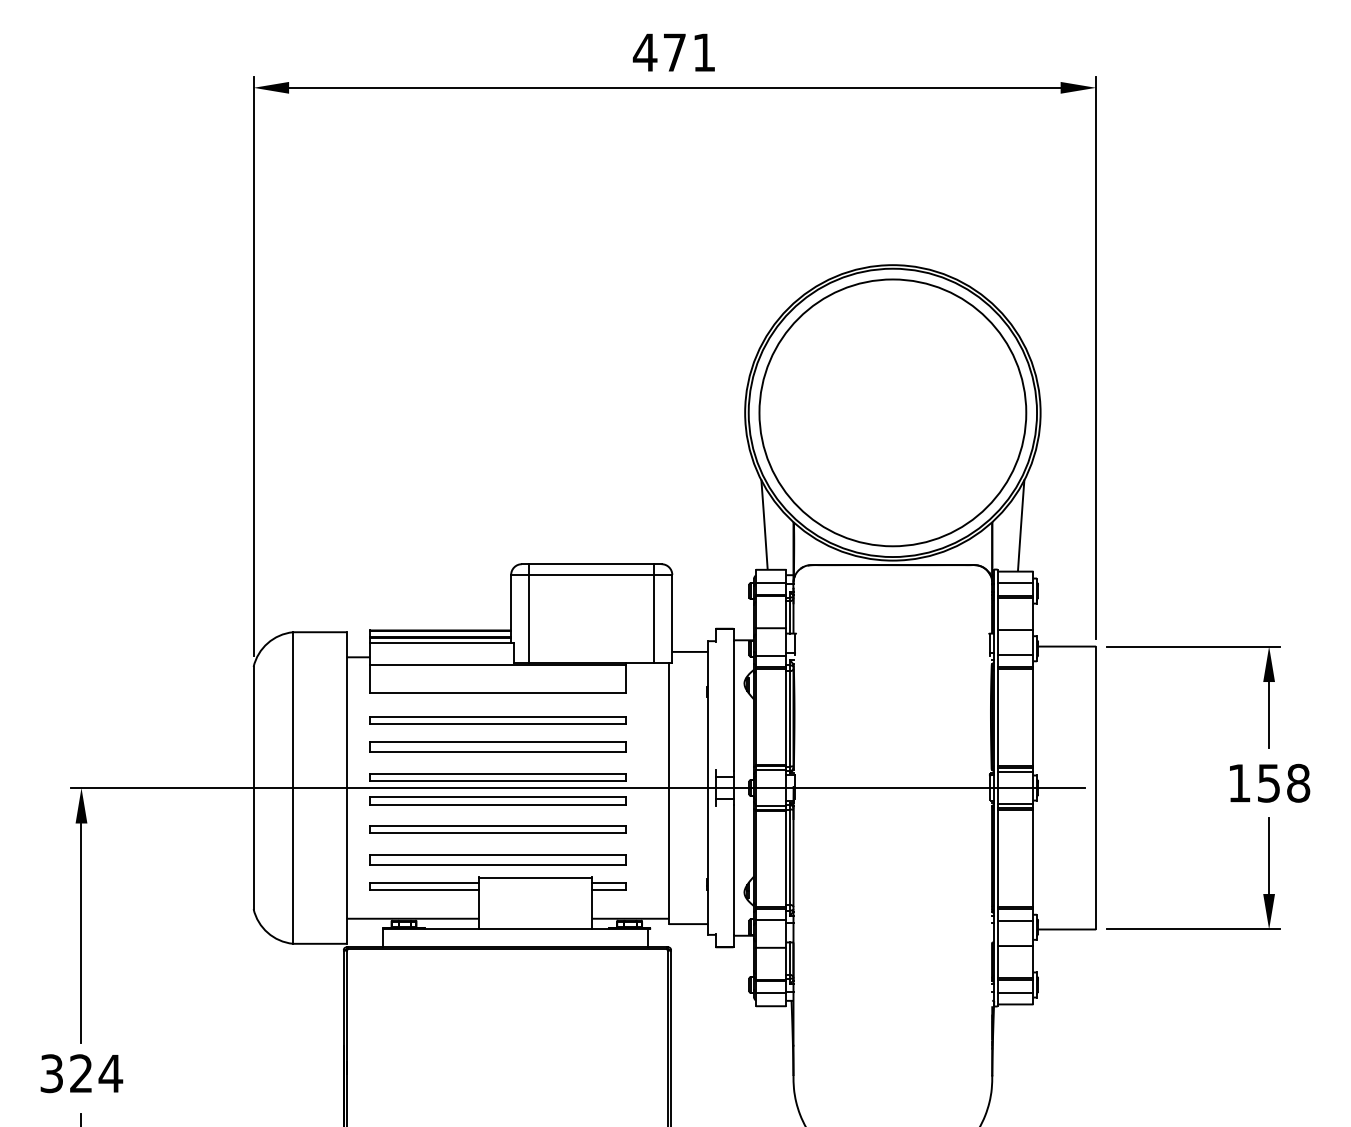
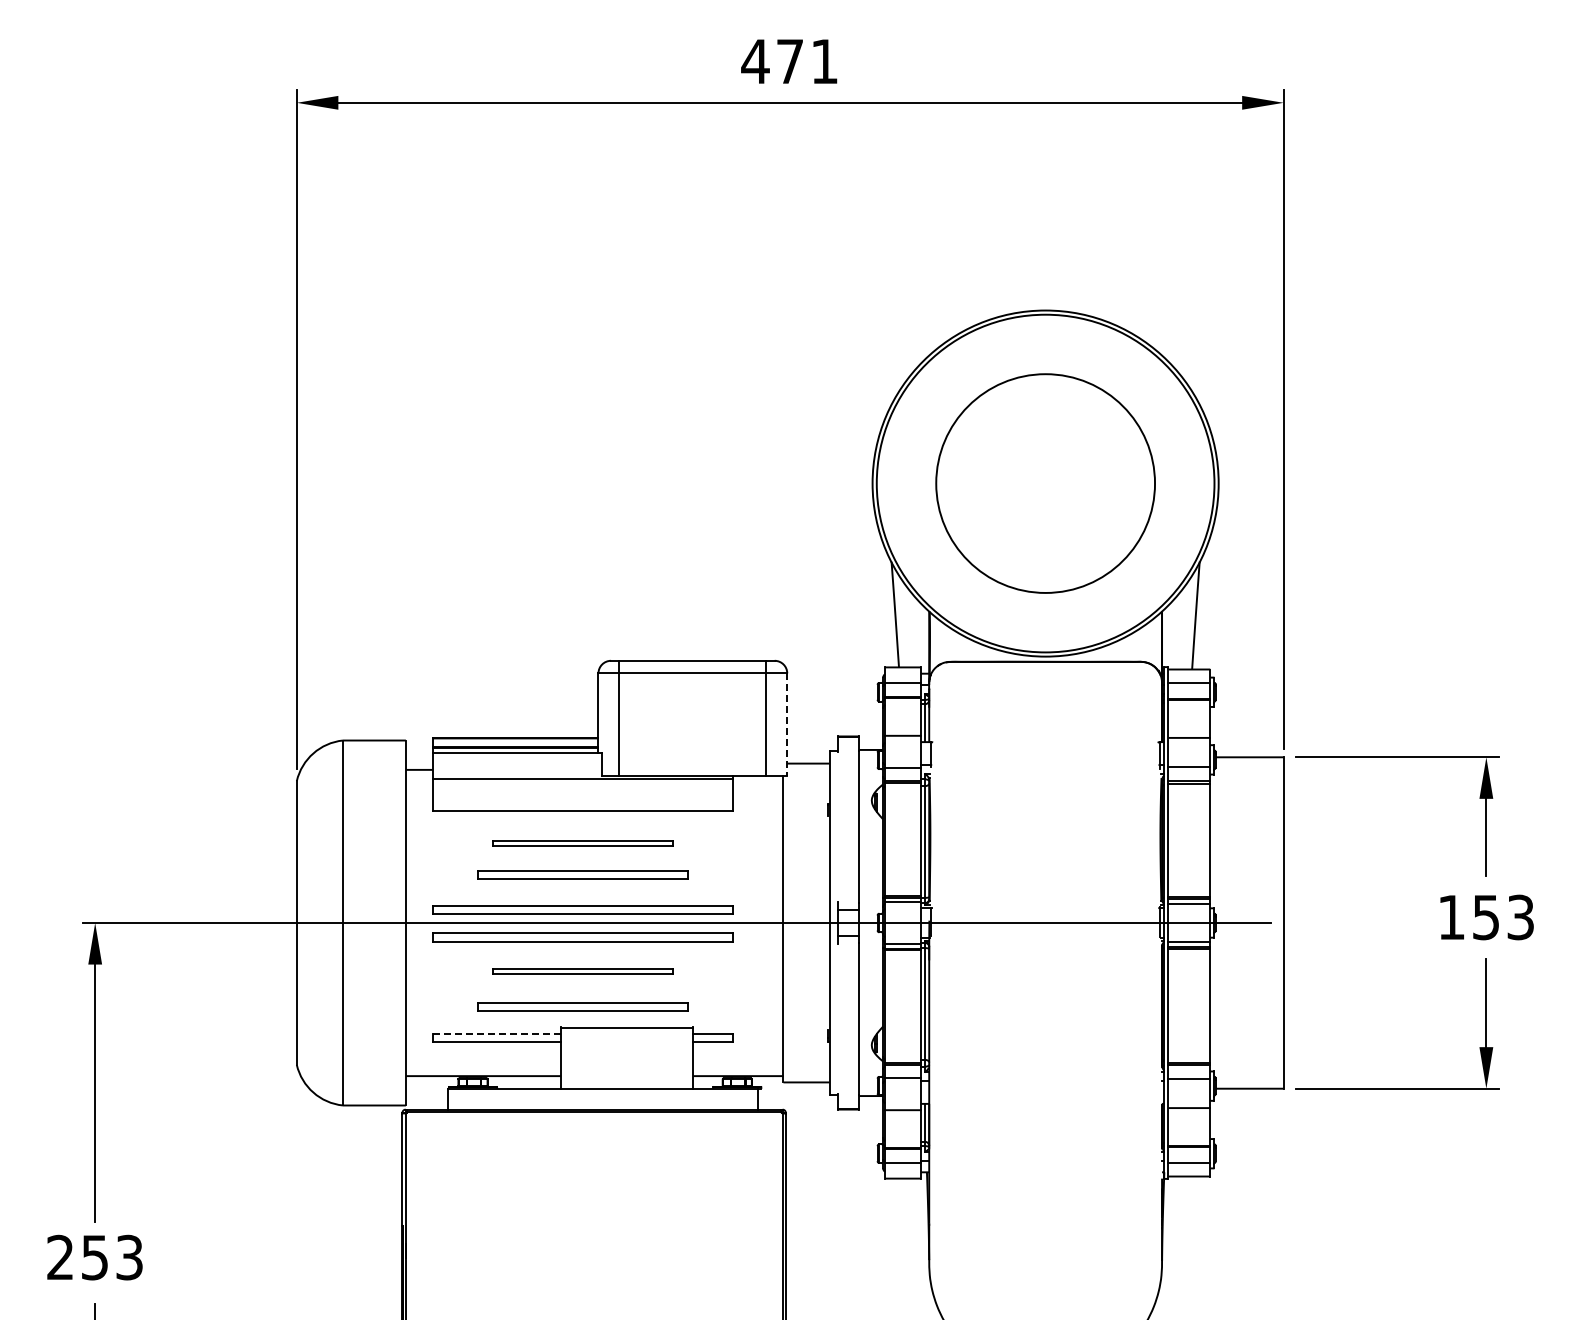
circle: (892, 412) -> (1045, 483), size x0.7
line: (672, 619) -> (787, 725), solid -> dashed
part: (497, 720) -> (582, 843), size x0.6
part: (497, 746) -> (582, 874), size x0.7
text: (1298, 783) -> (1520, 917), 158 -> 153
part: (497, 829) -> (582, 971), size x0.6
part: (497, 859) -> (582, 1006), size x0.7
line: (424, 883) -> (497, 1034), solid -> dashed
text: (81, 1073) -> (95, 1257), 324 -> 253

